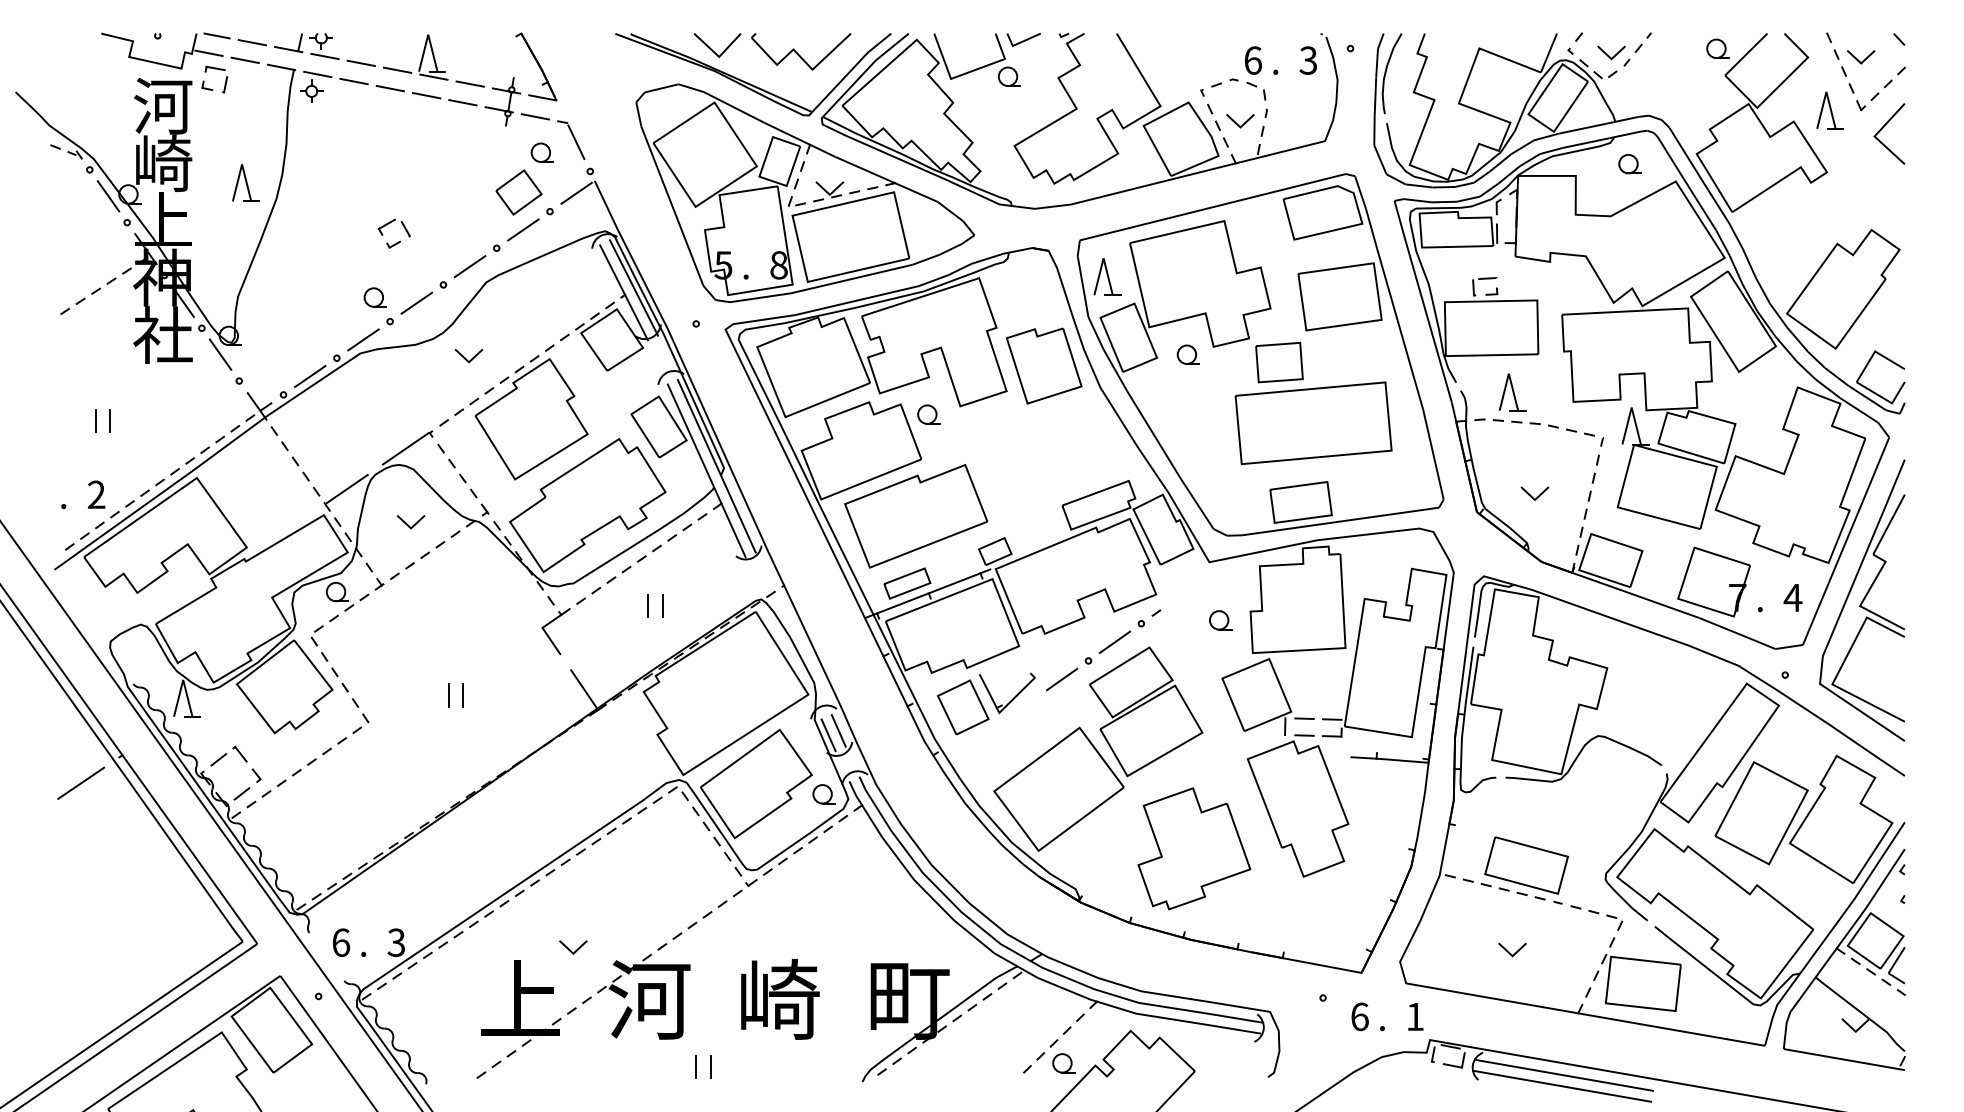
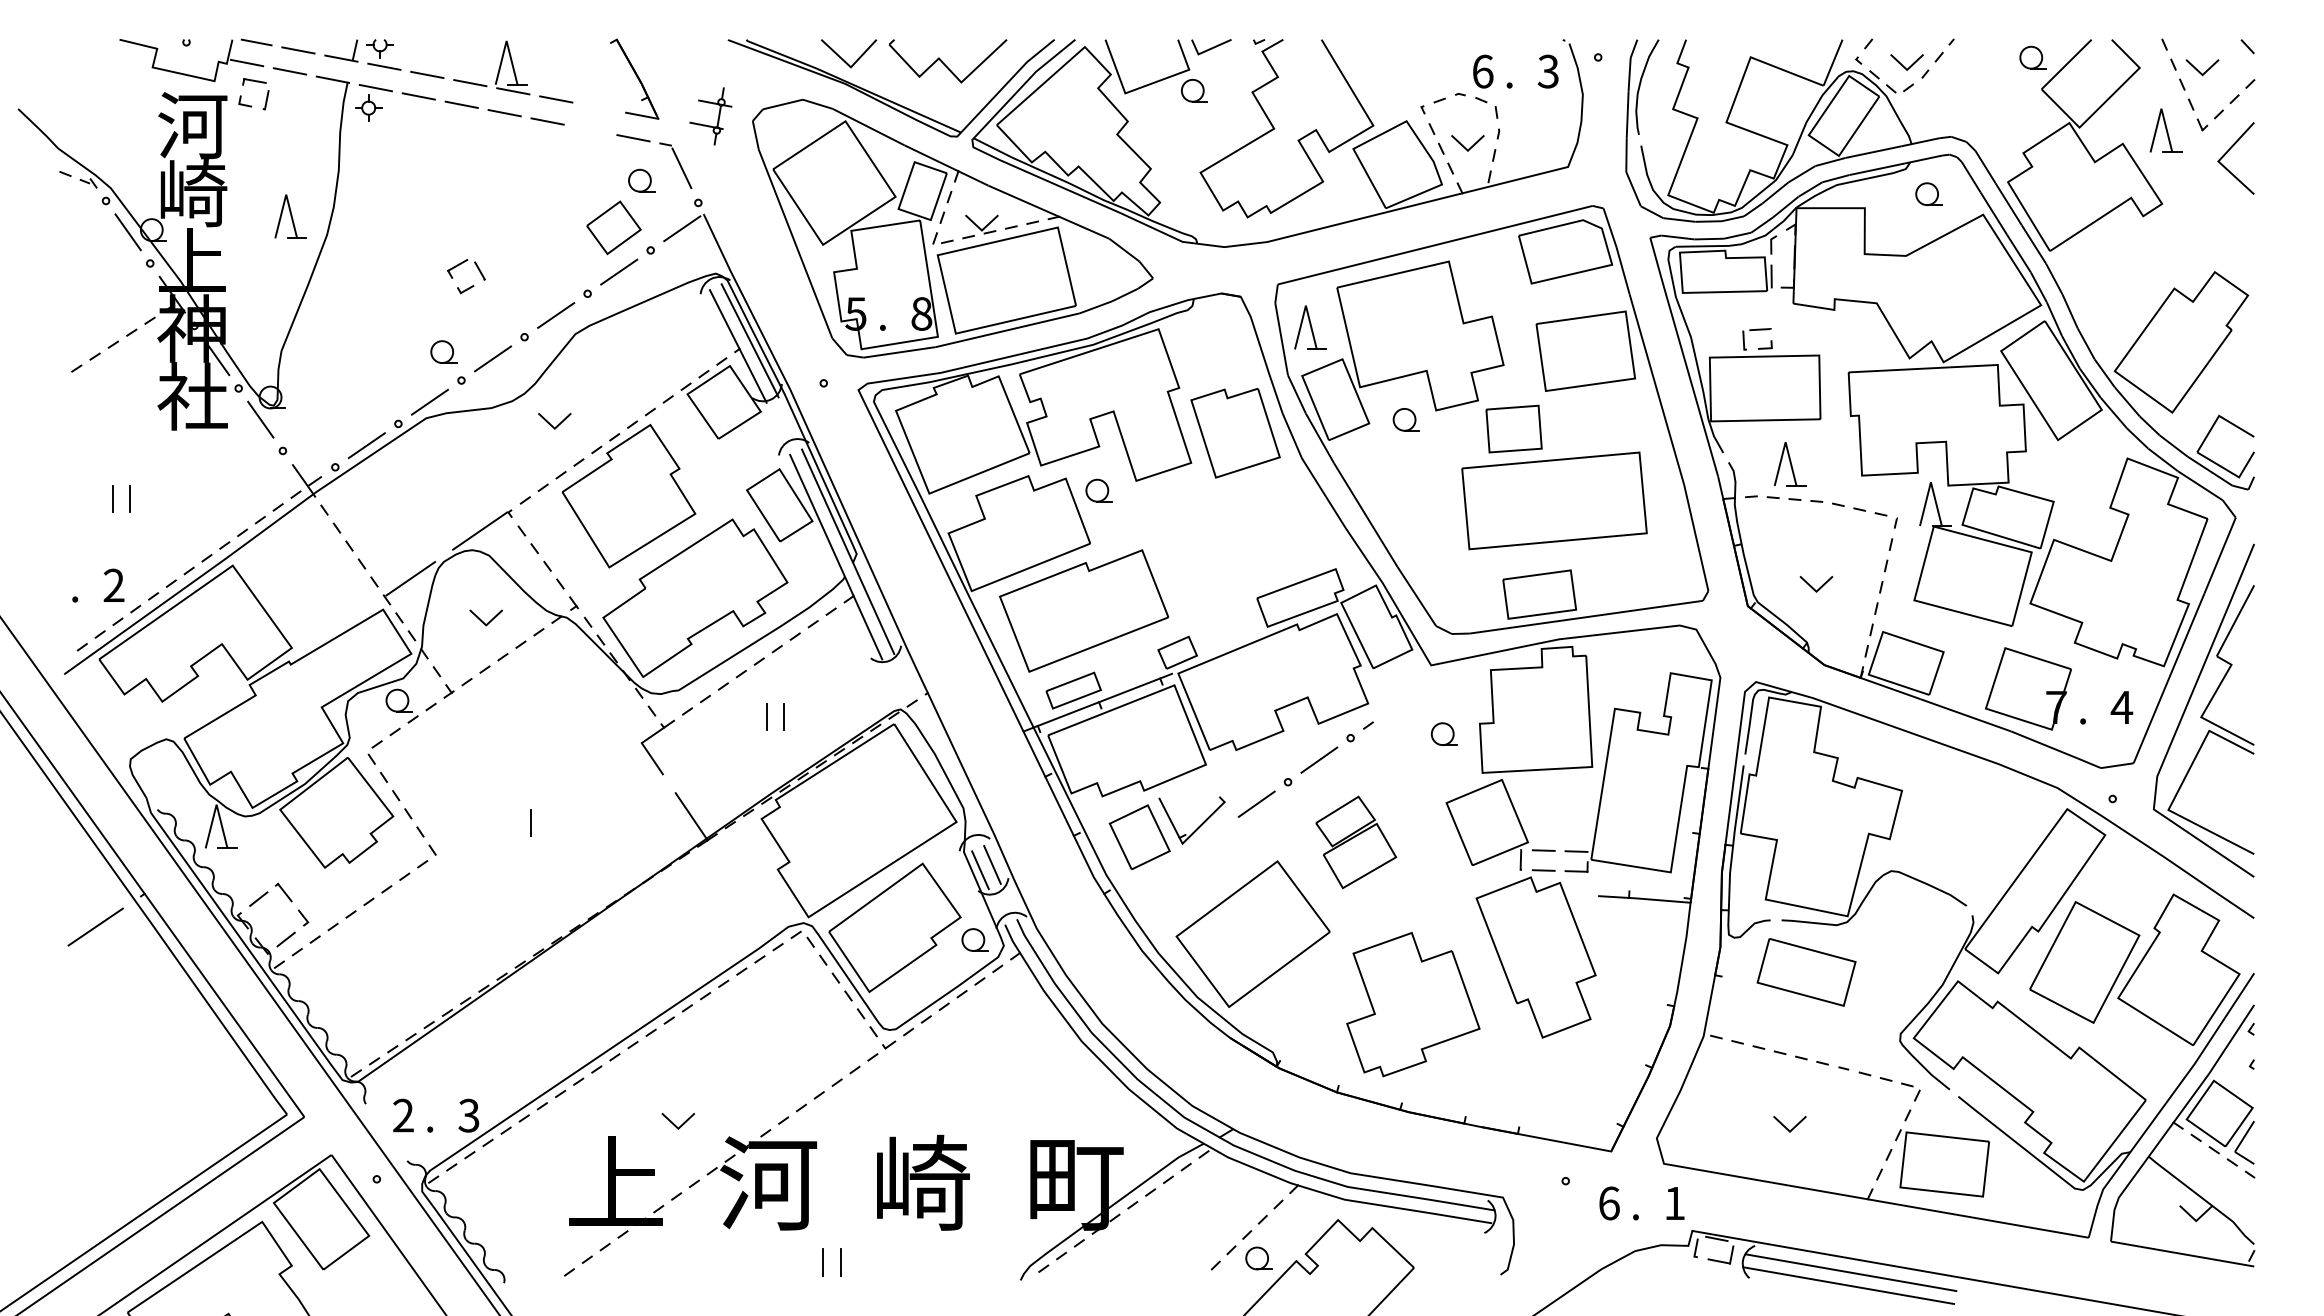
part: (508, 104) -> (717, 119), moved
line: (463, 695) -> (548, 823), removed
part: (1145, 711) -> (1355, 842), size x0.6
part: (1526, 865) -> (1806, 972), moved
text: (341, 942) -> (403, 1115), 6 -> 2

